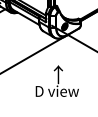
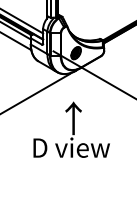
text: (56, 80) -> (70, 128), moved

